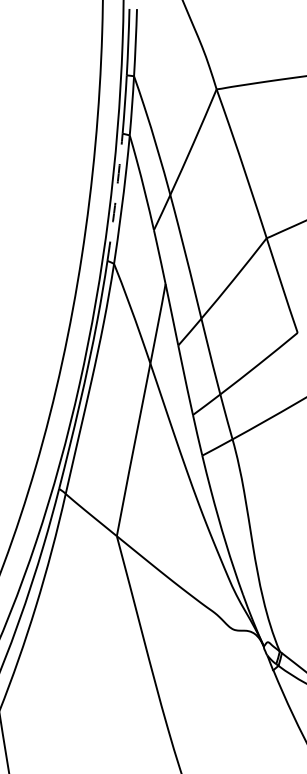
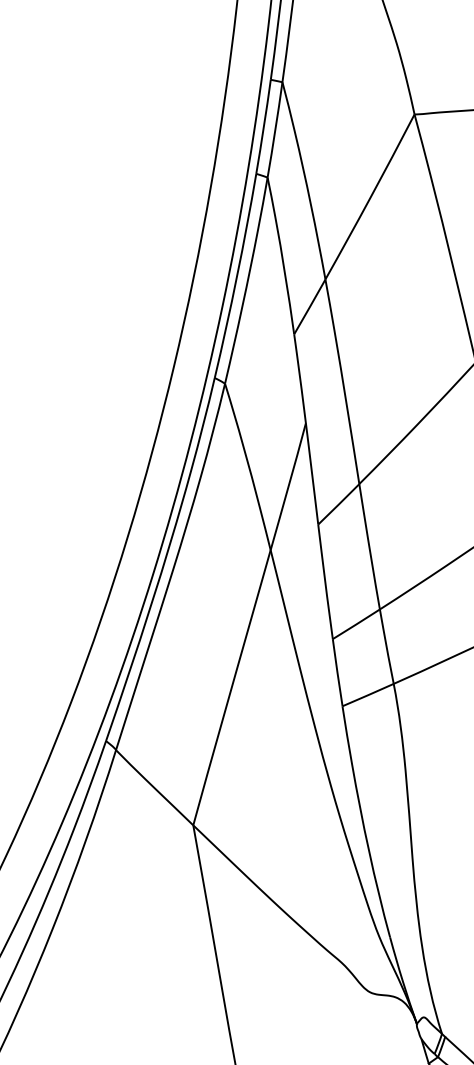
arc: (116, 197) -> (237, 276), dashed -> solid

